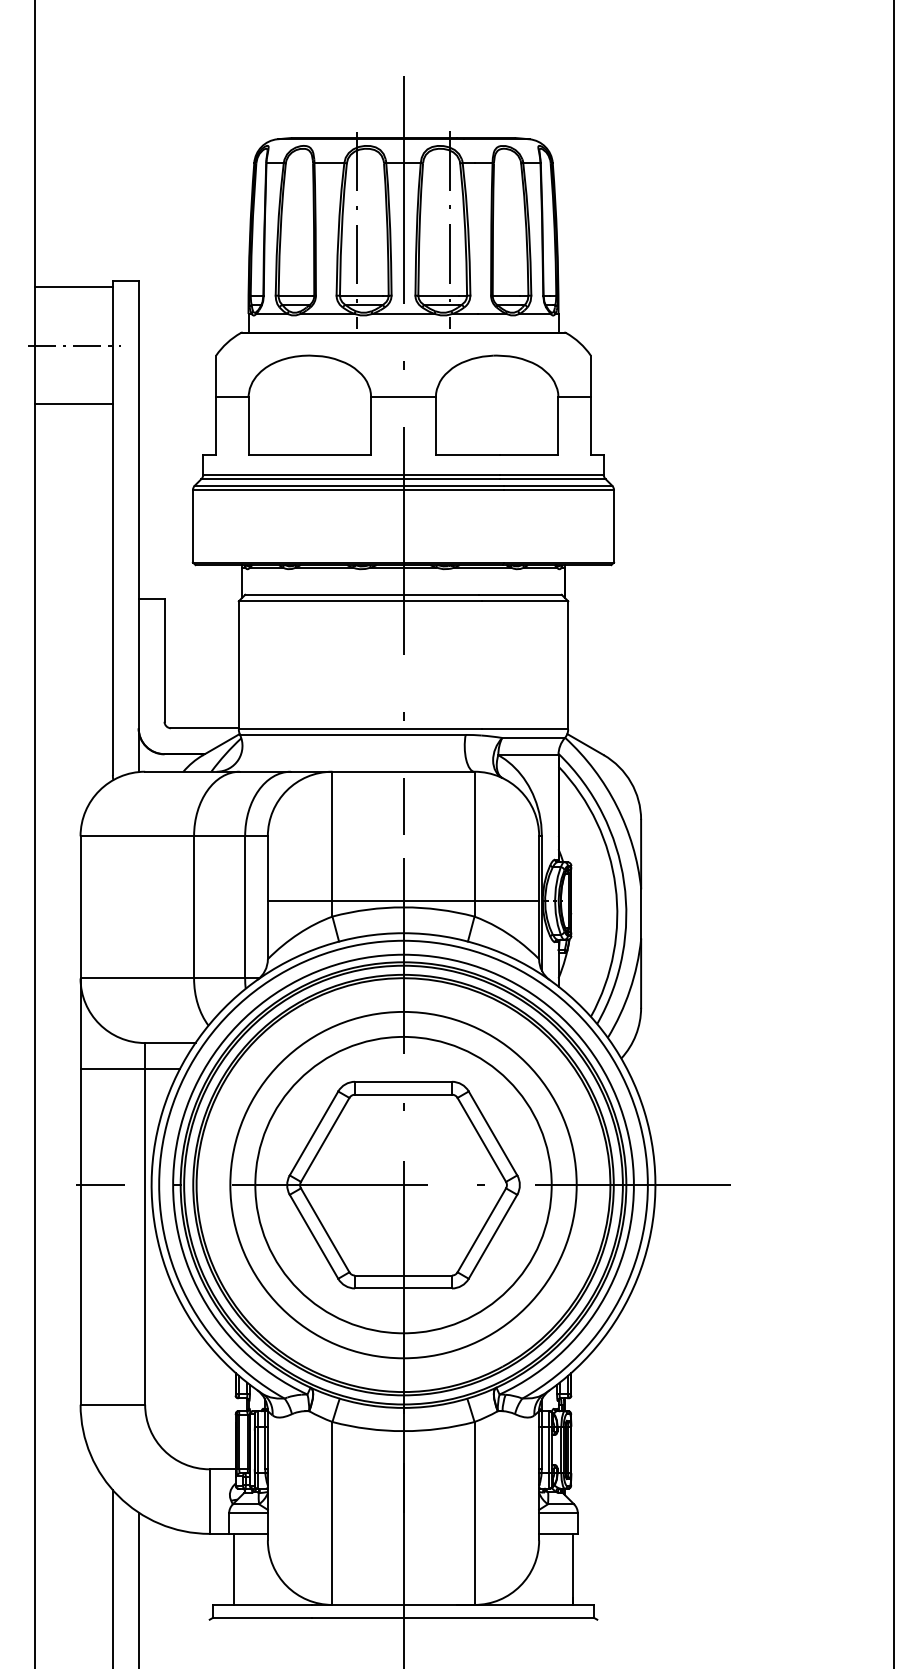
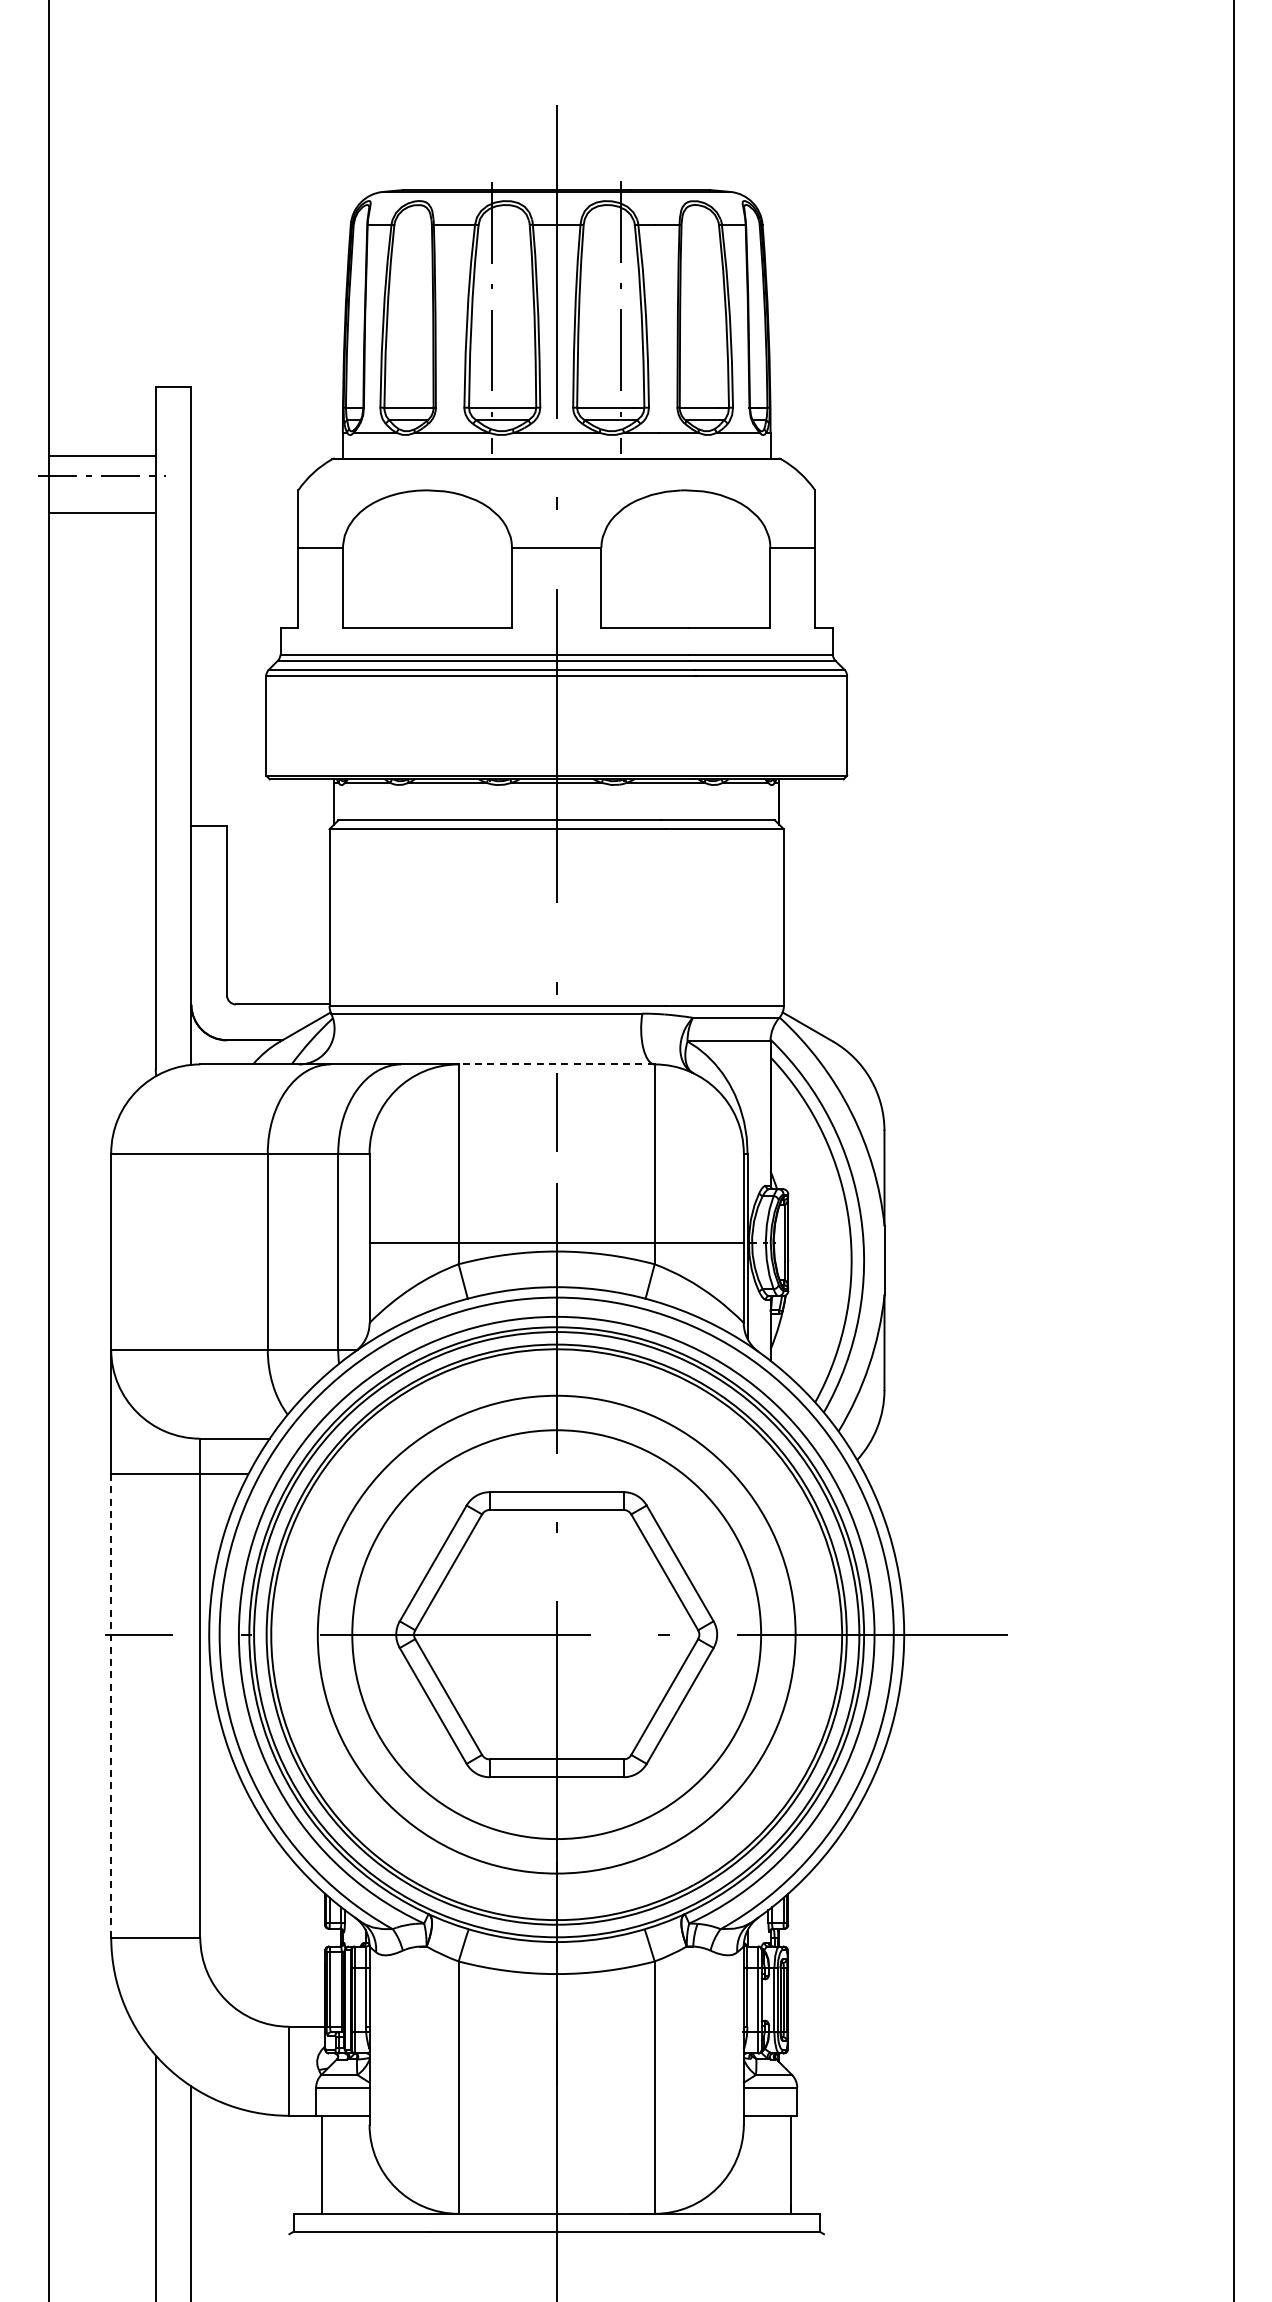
line: (73, 287) -> (101, 456), moved
line: (73, 403) -> (101, 512), moved
line: (403, 771) -> (556, 1064), solid -> dashed
line: (80, 1236) -> (111, 1705), solid -> dashed

